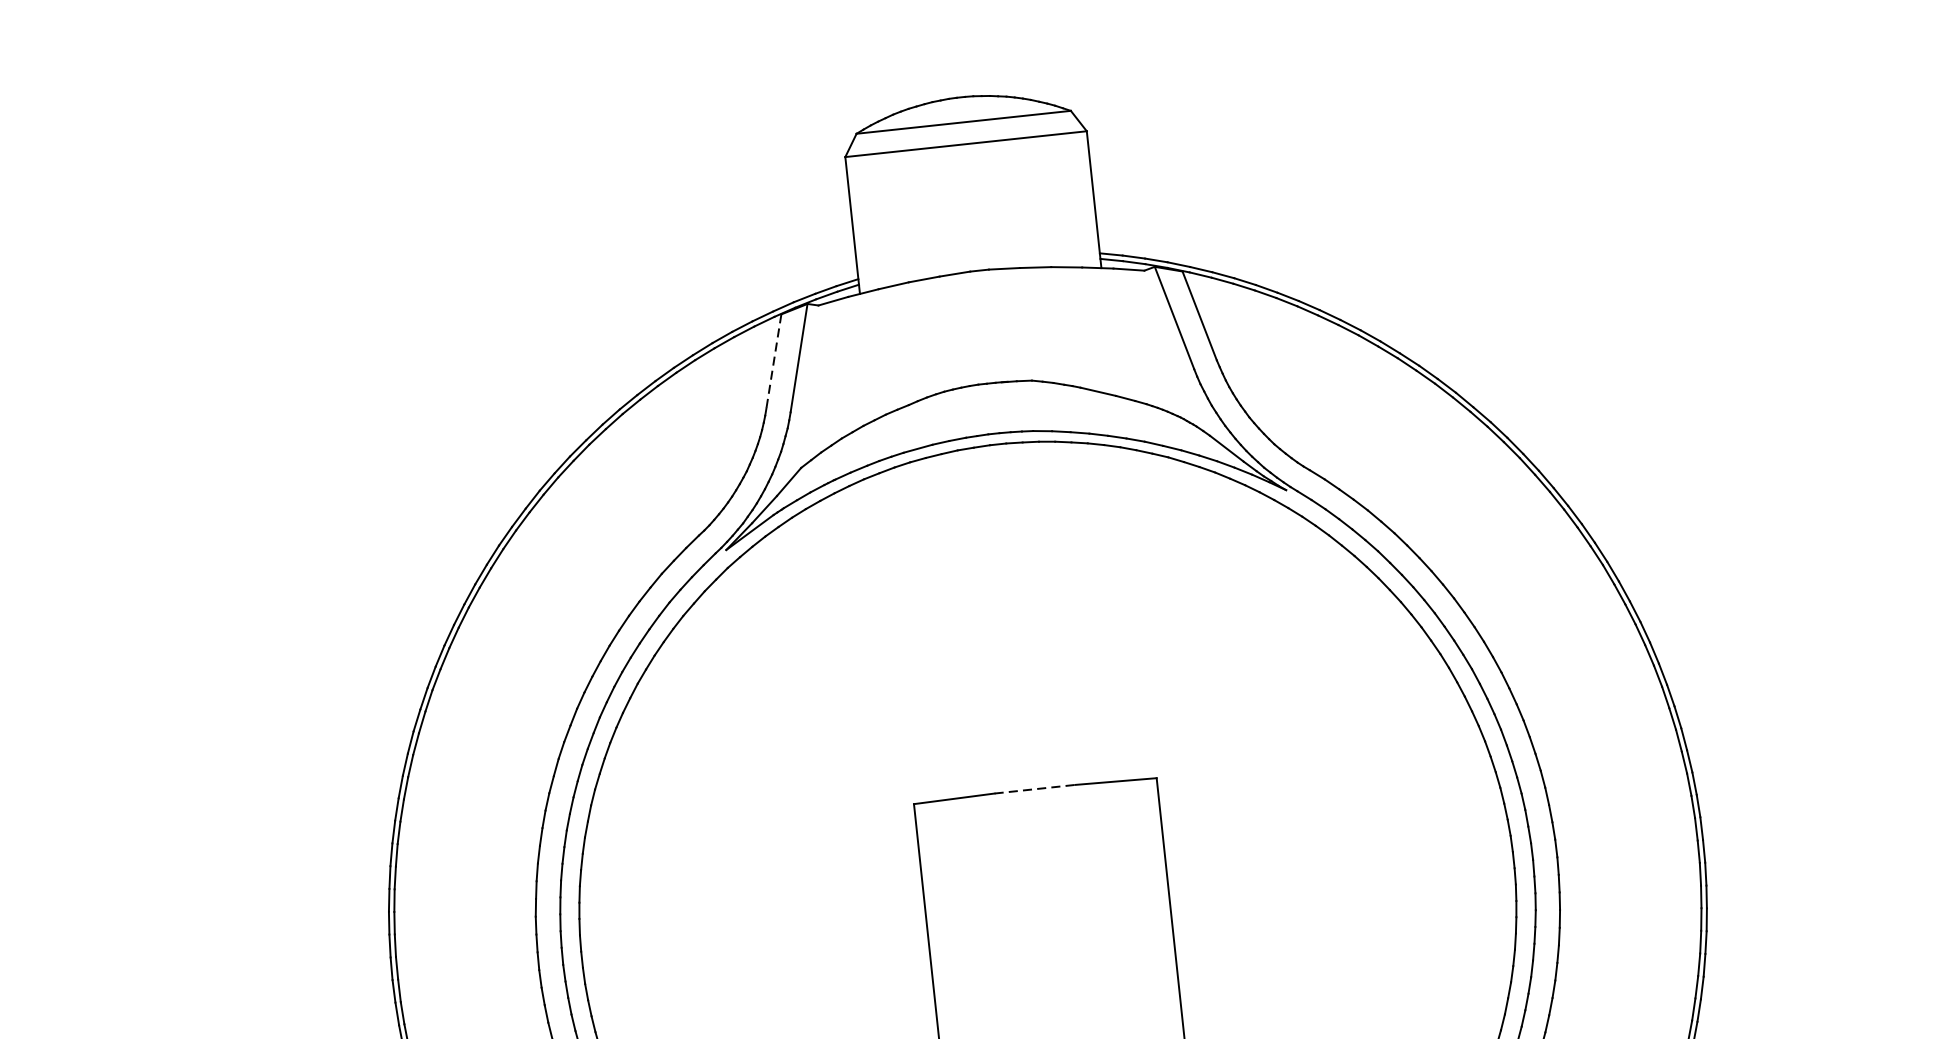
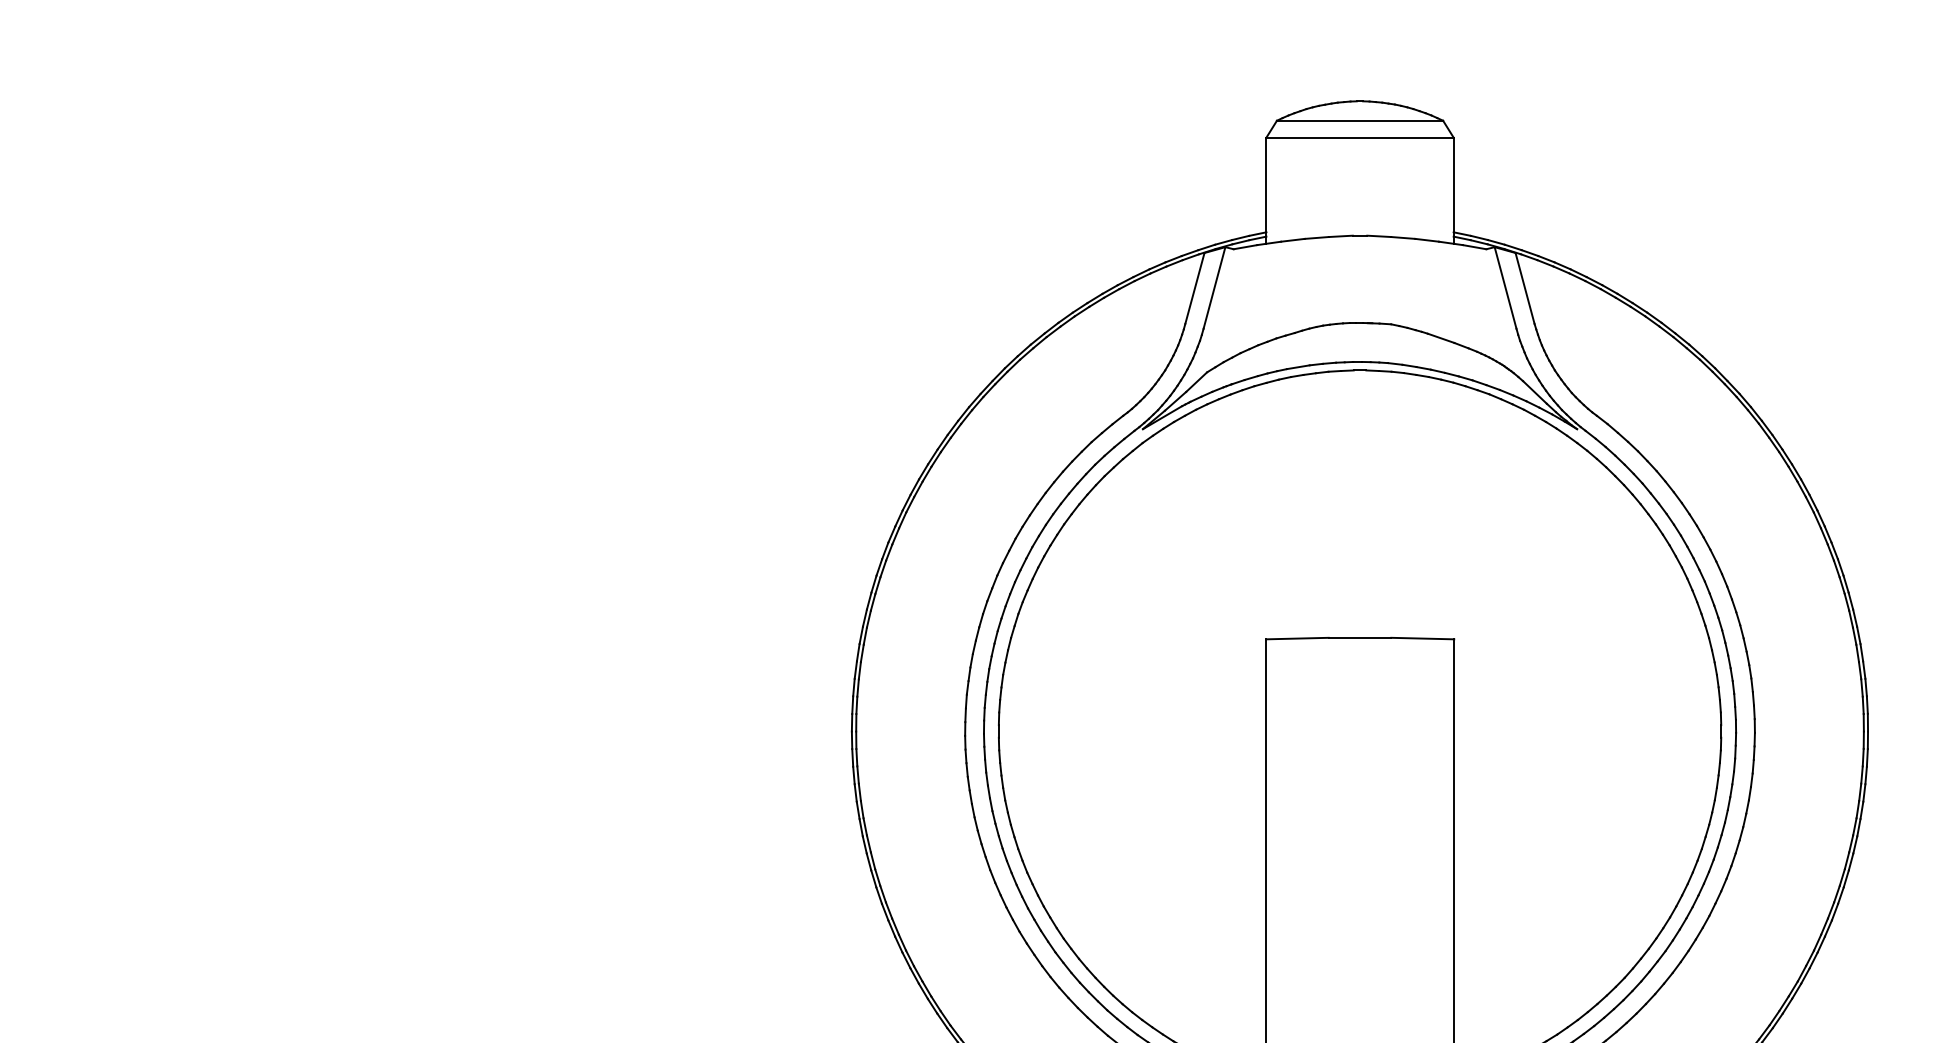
line: (773, 361) -> (1194, 288), dashed -> solid
line: (1035, 788) -> (1360, 637), dashed -> solid

